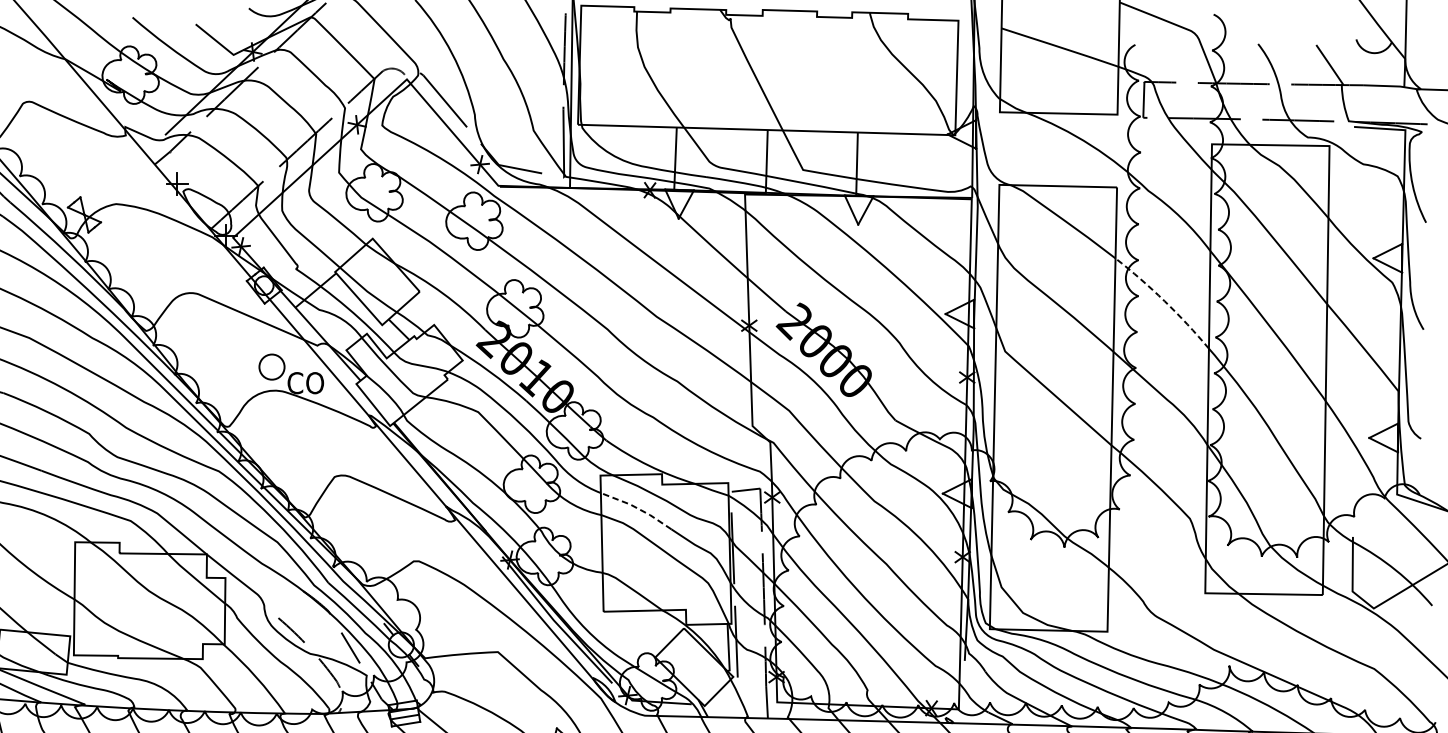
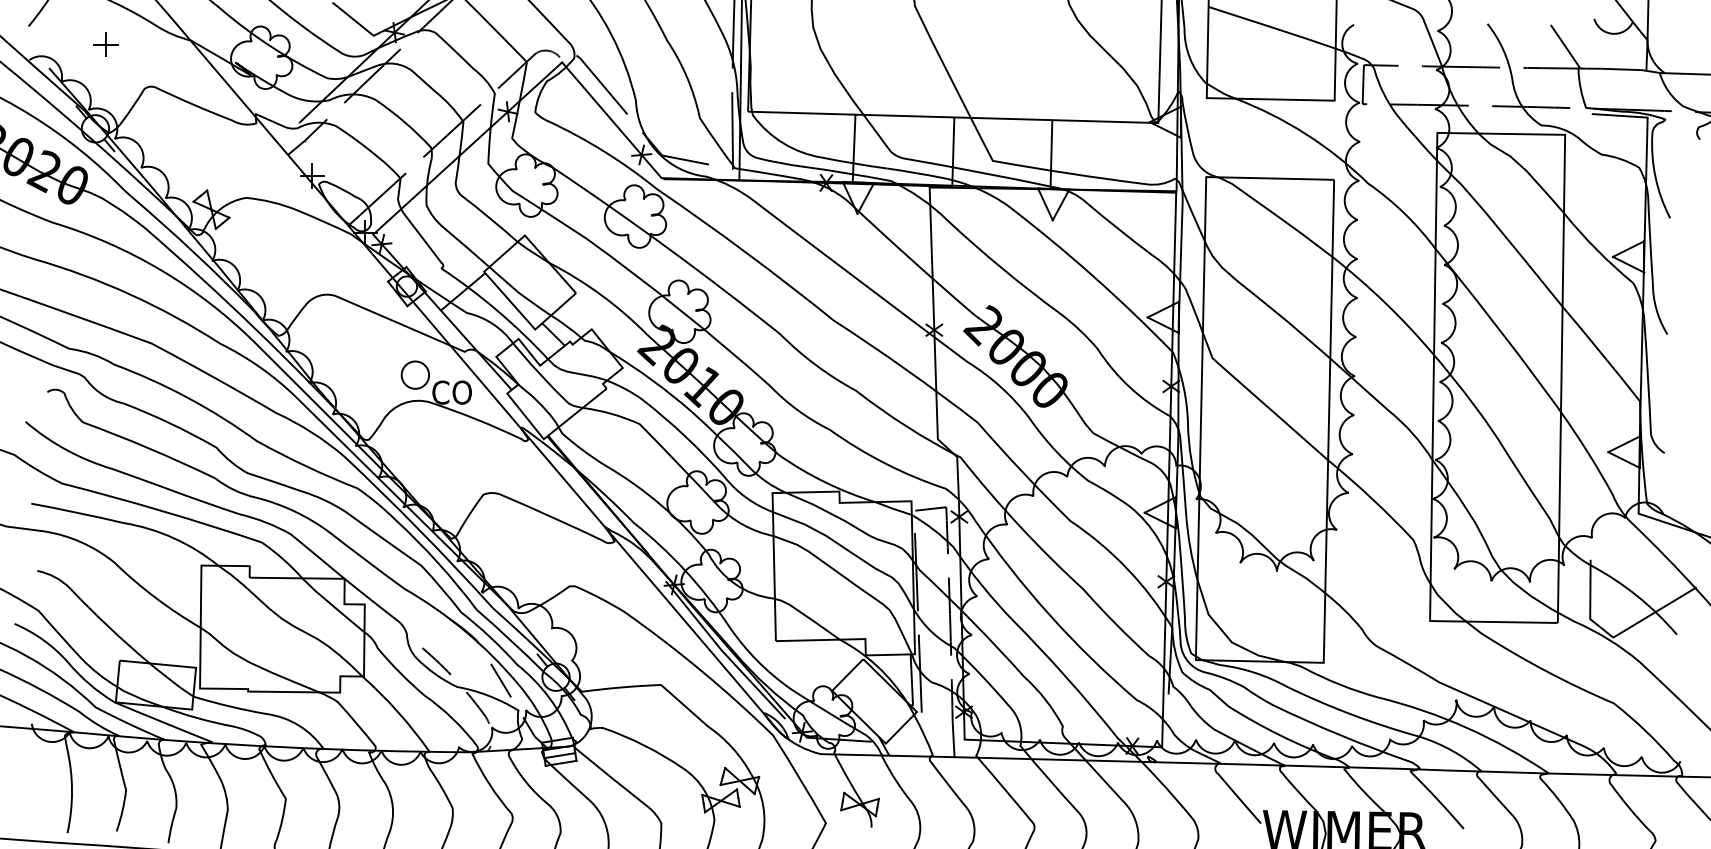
line: (1164, 301) -> (1385, 303), dashed -> solid
line: (637, 508) -> (812, 528), dashed -> solid

